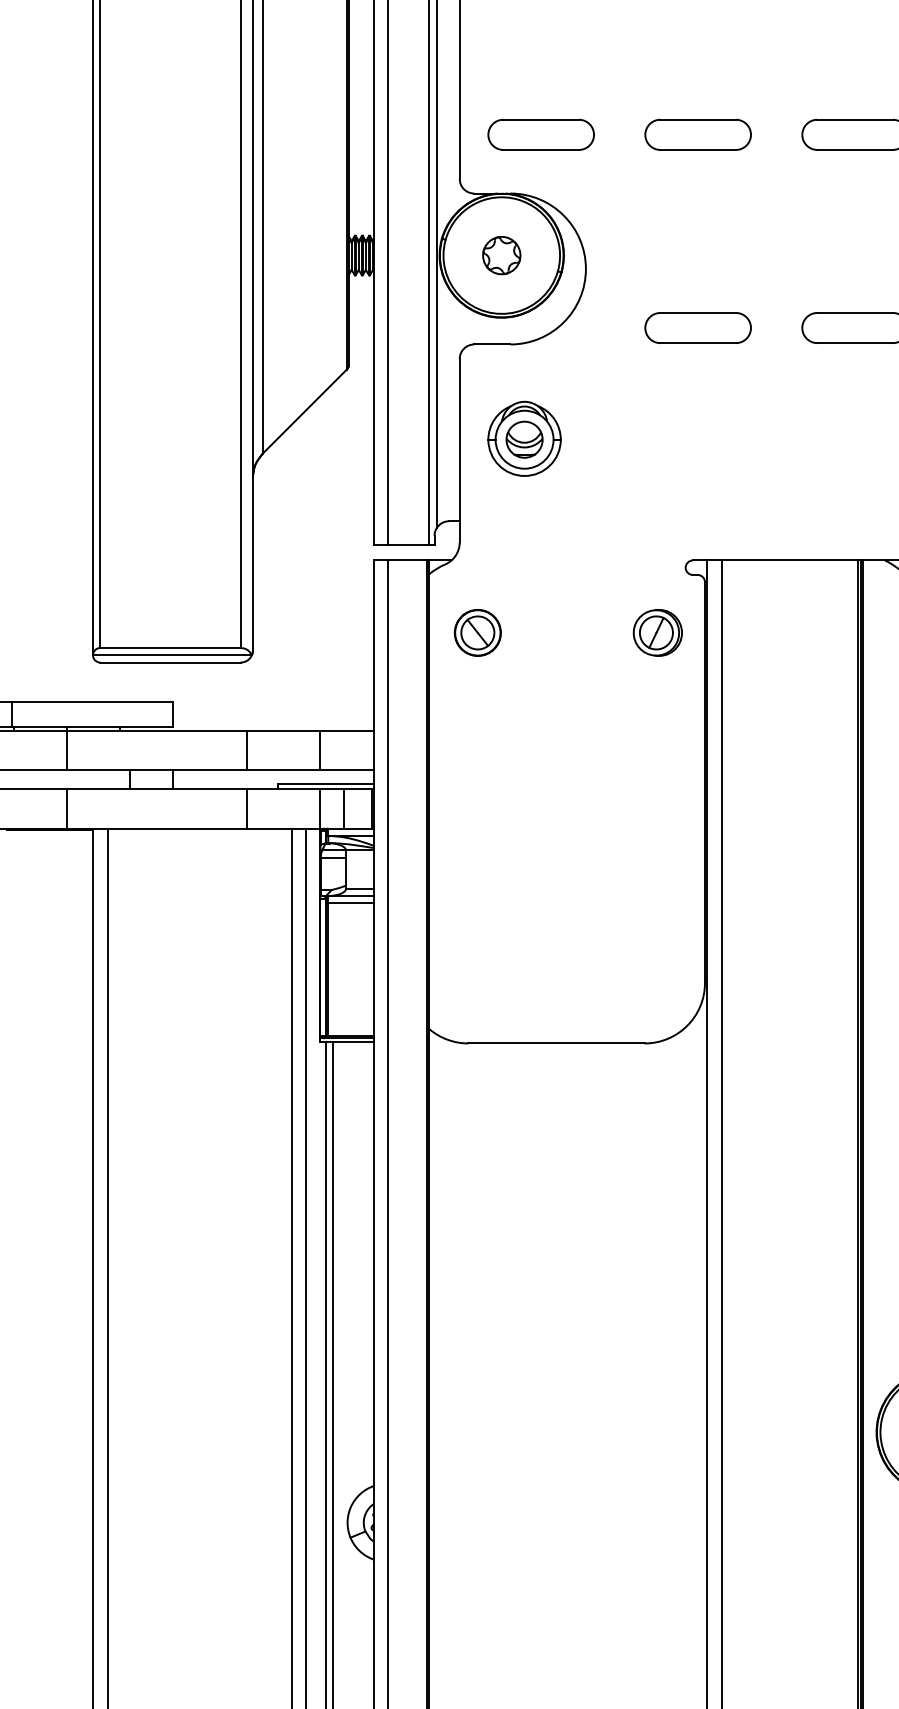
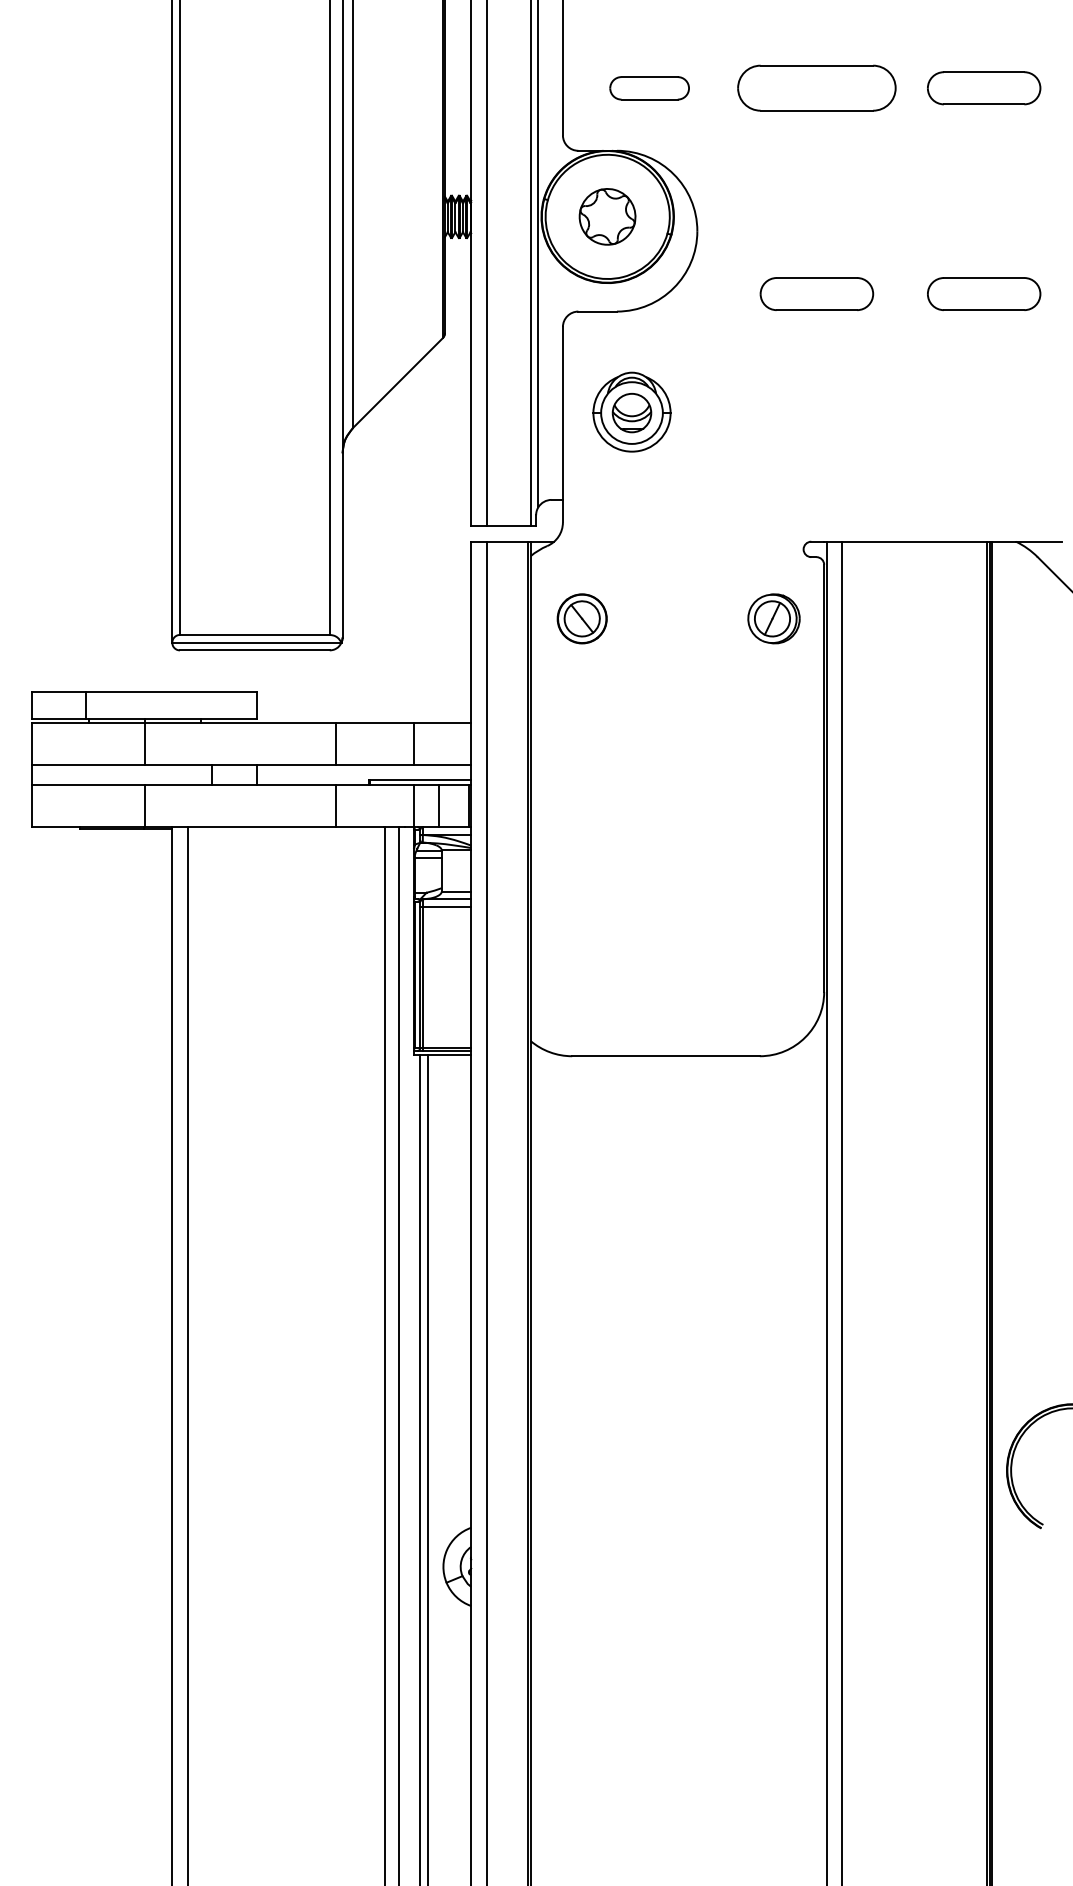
part: (541, 135) -> (649, 88), size x0.7
part: (697, 135) -> (816, 88), size x1.4
part: (501, 255) -> (607, 216), size x1.4

